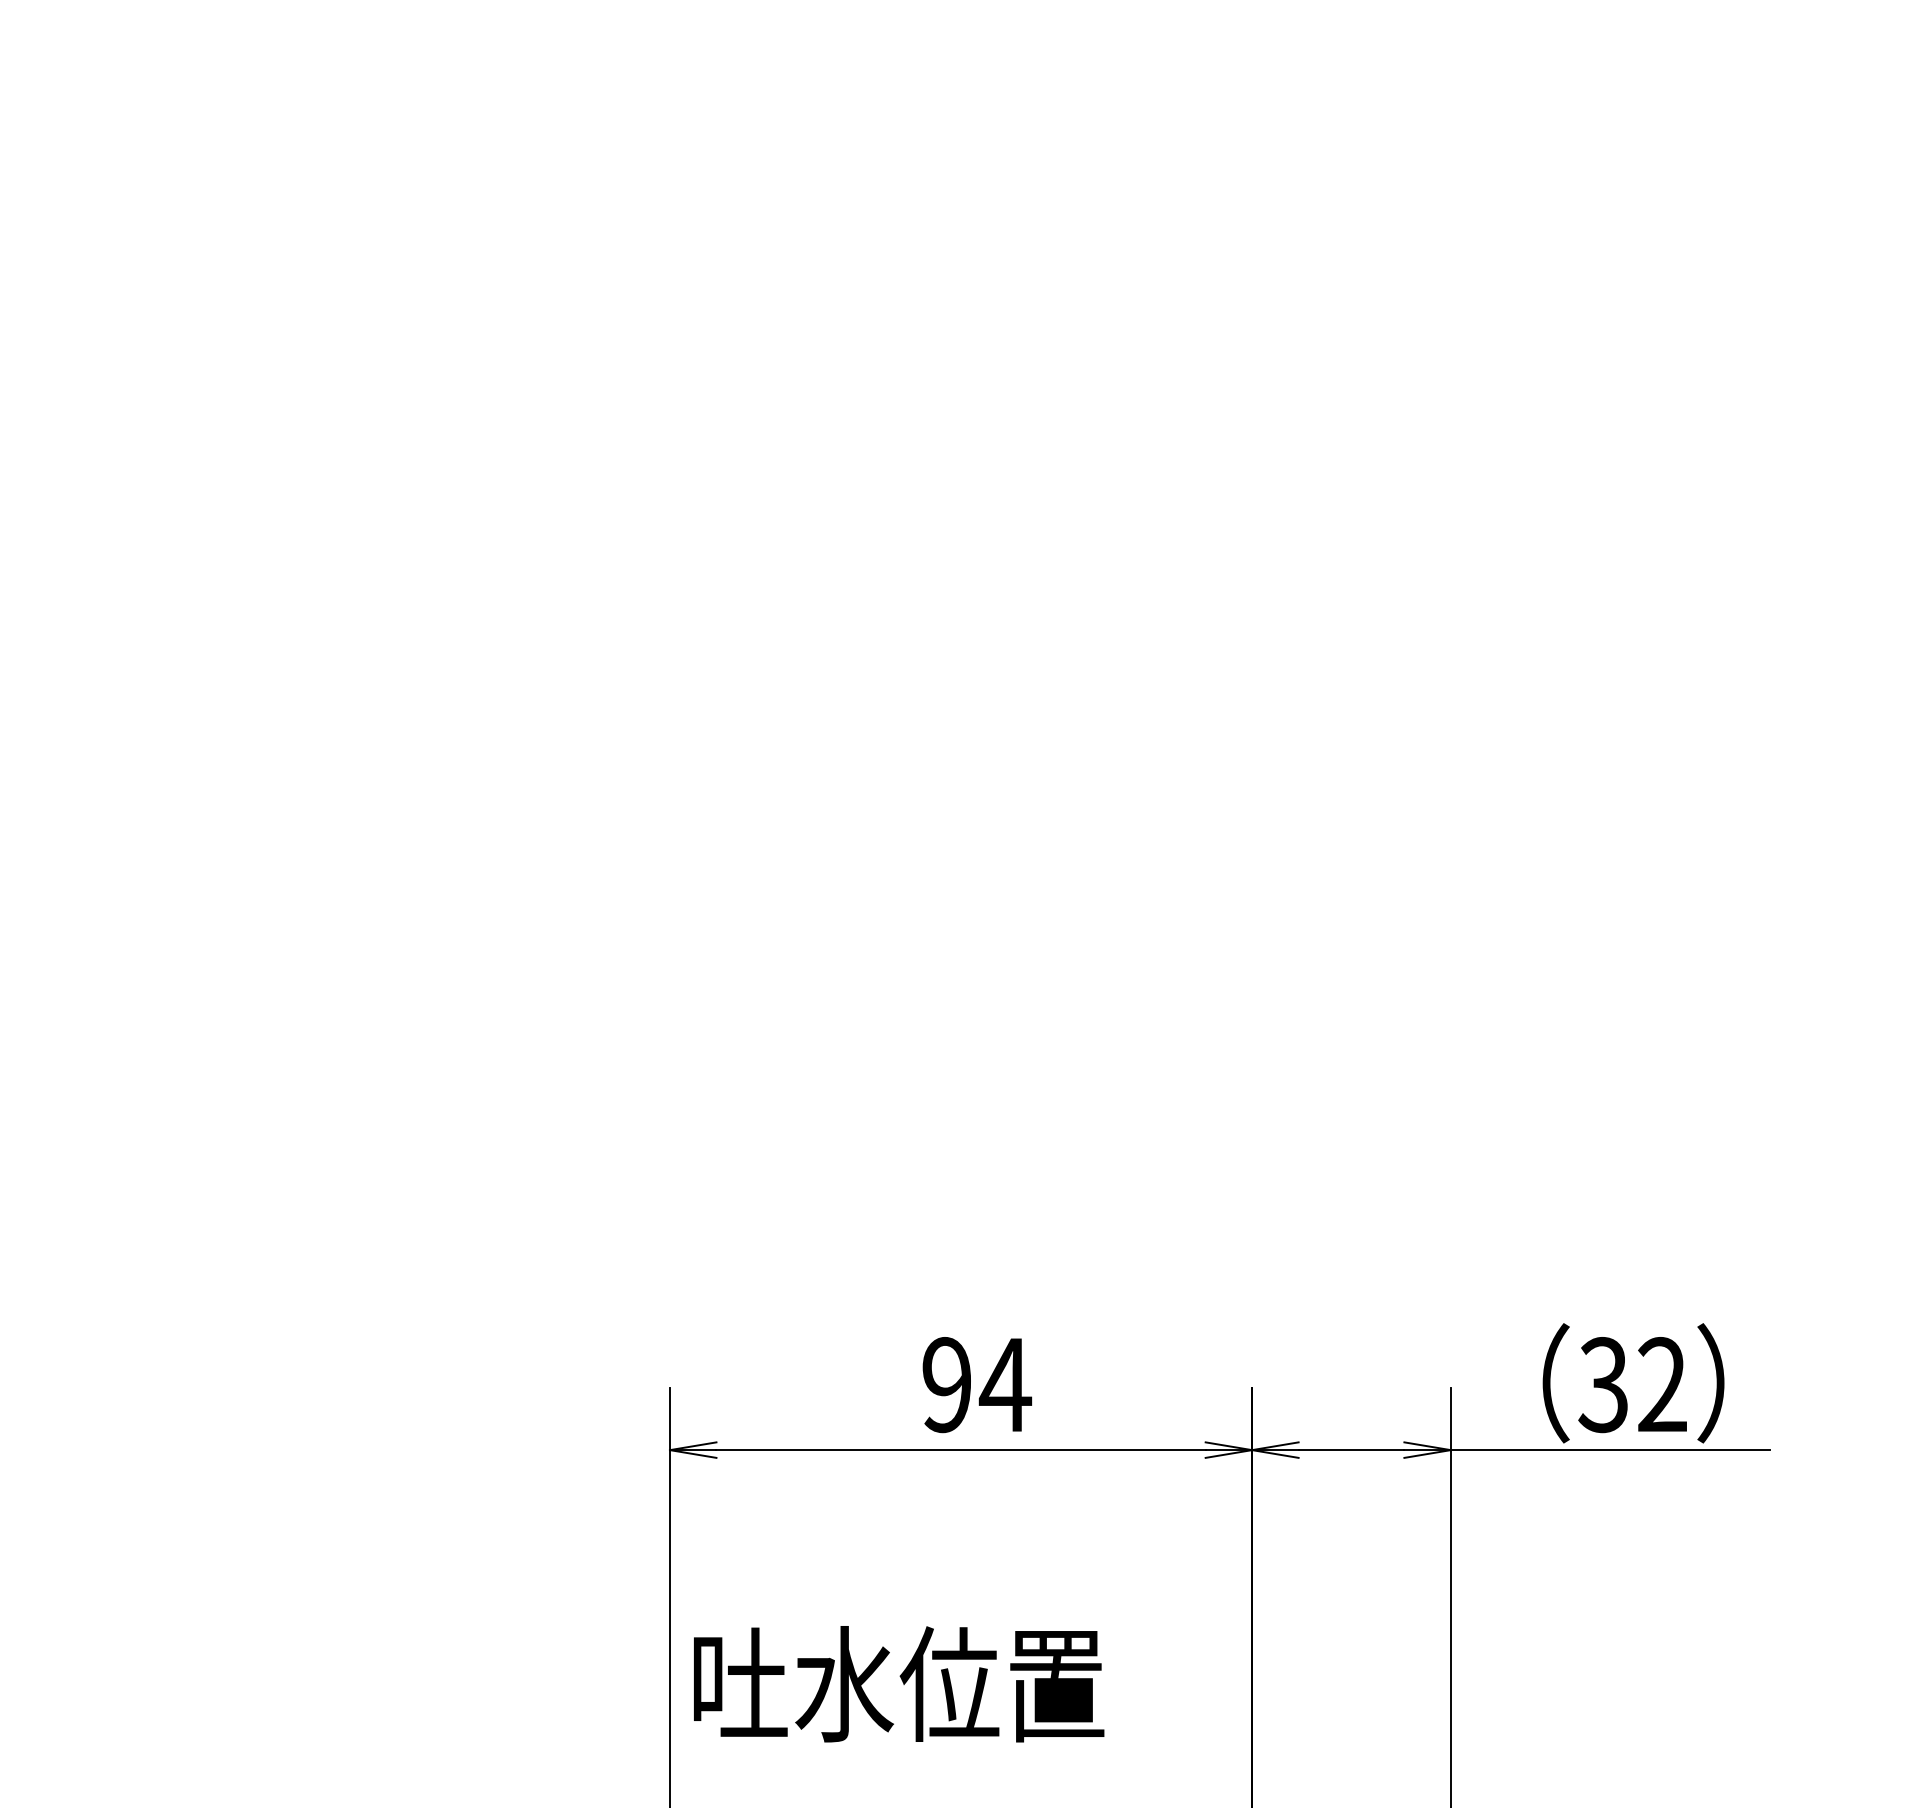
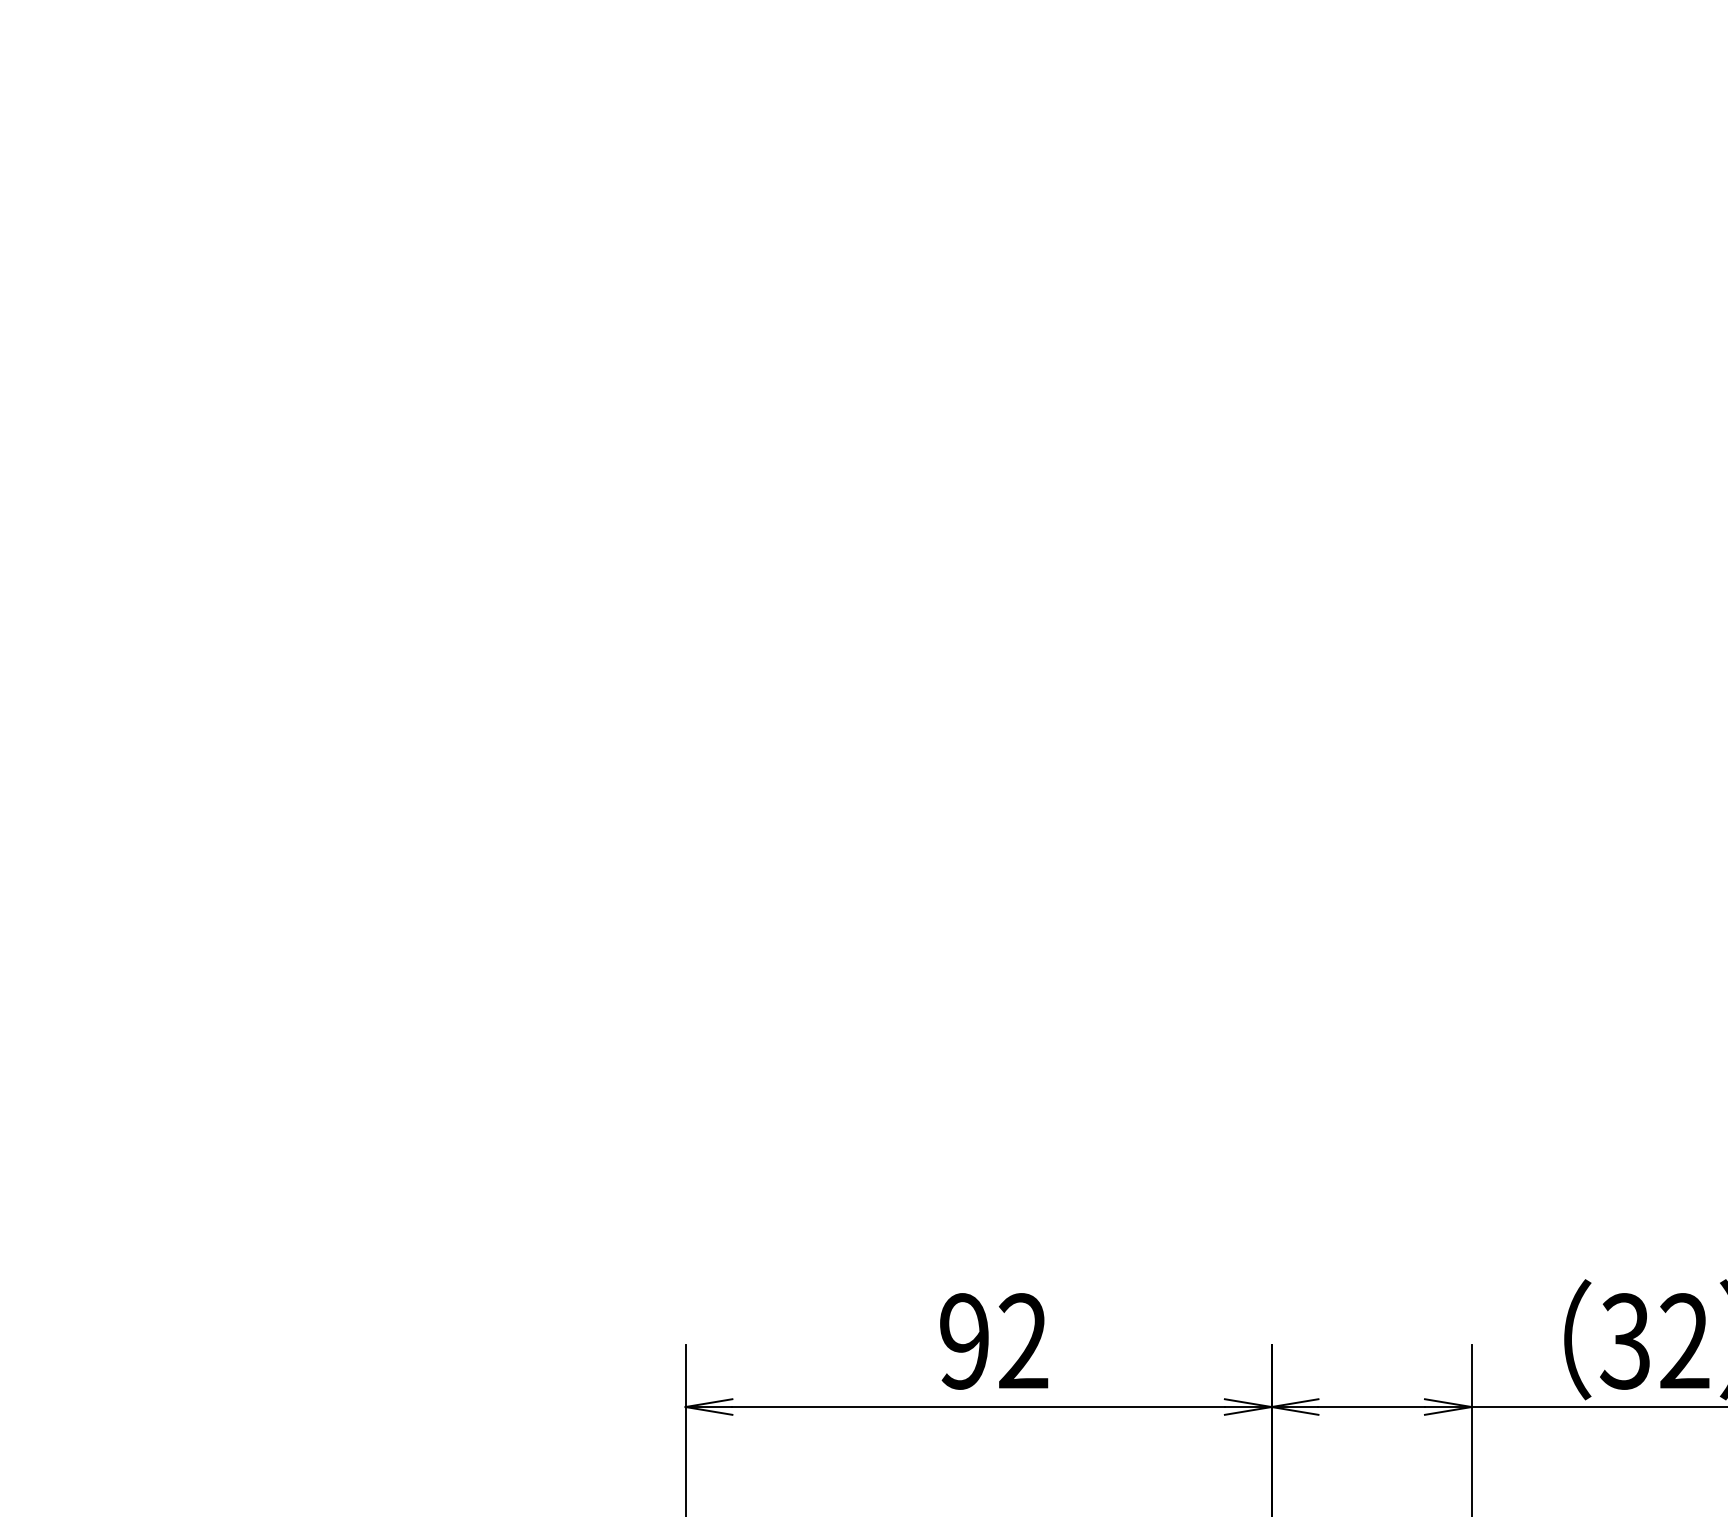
text: (1005, 1384) -> (1023, 1340), 94 -> 92

